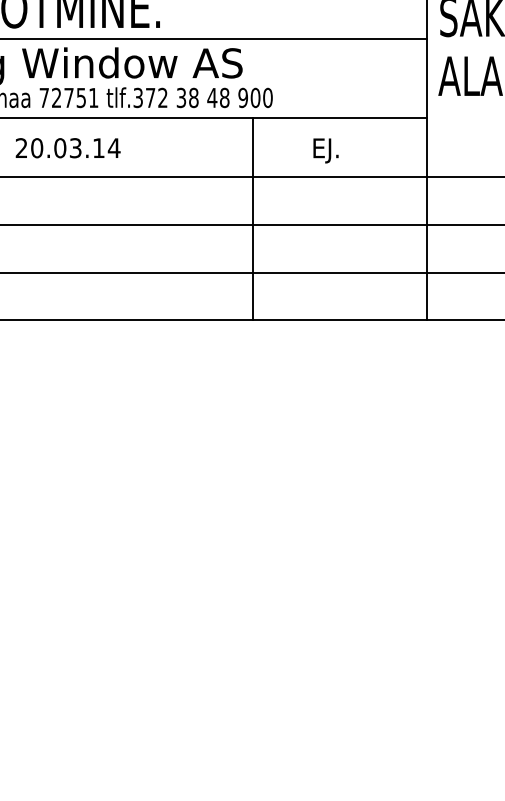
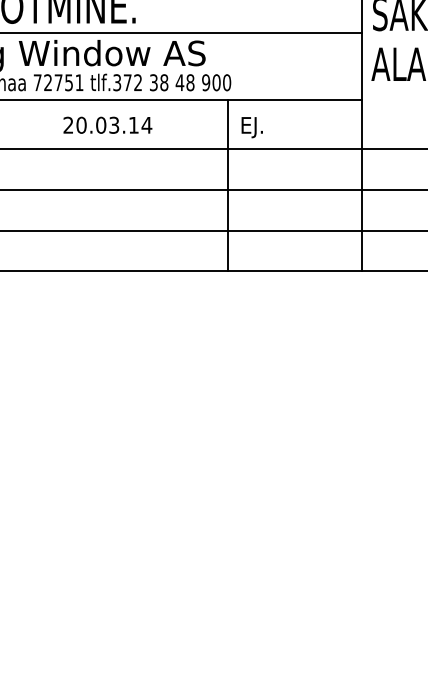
text: (67, 147) -> (107, 124), moved
text: (325, 150) -> (251, 127), moved
line: (253, 219) -> (228, 185), moved

